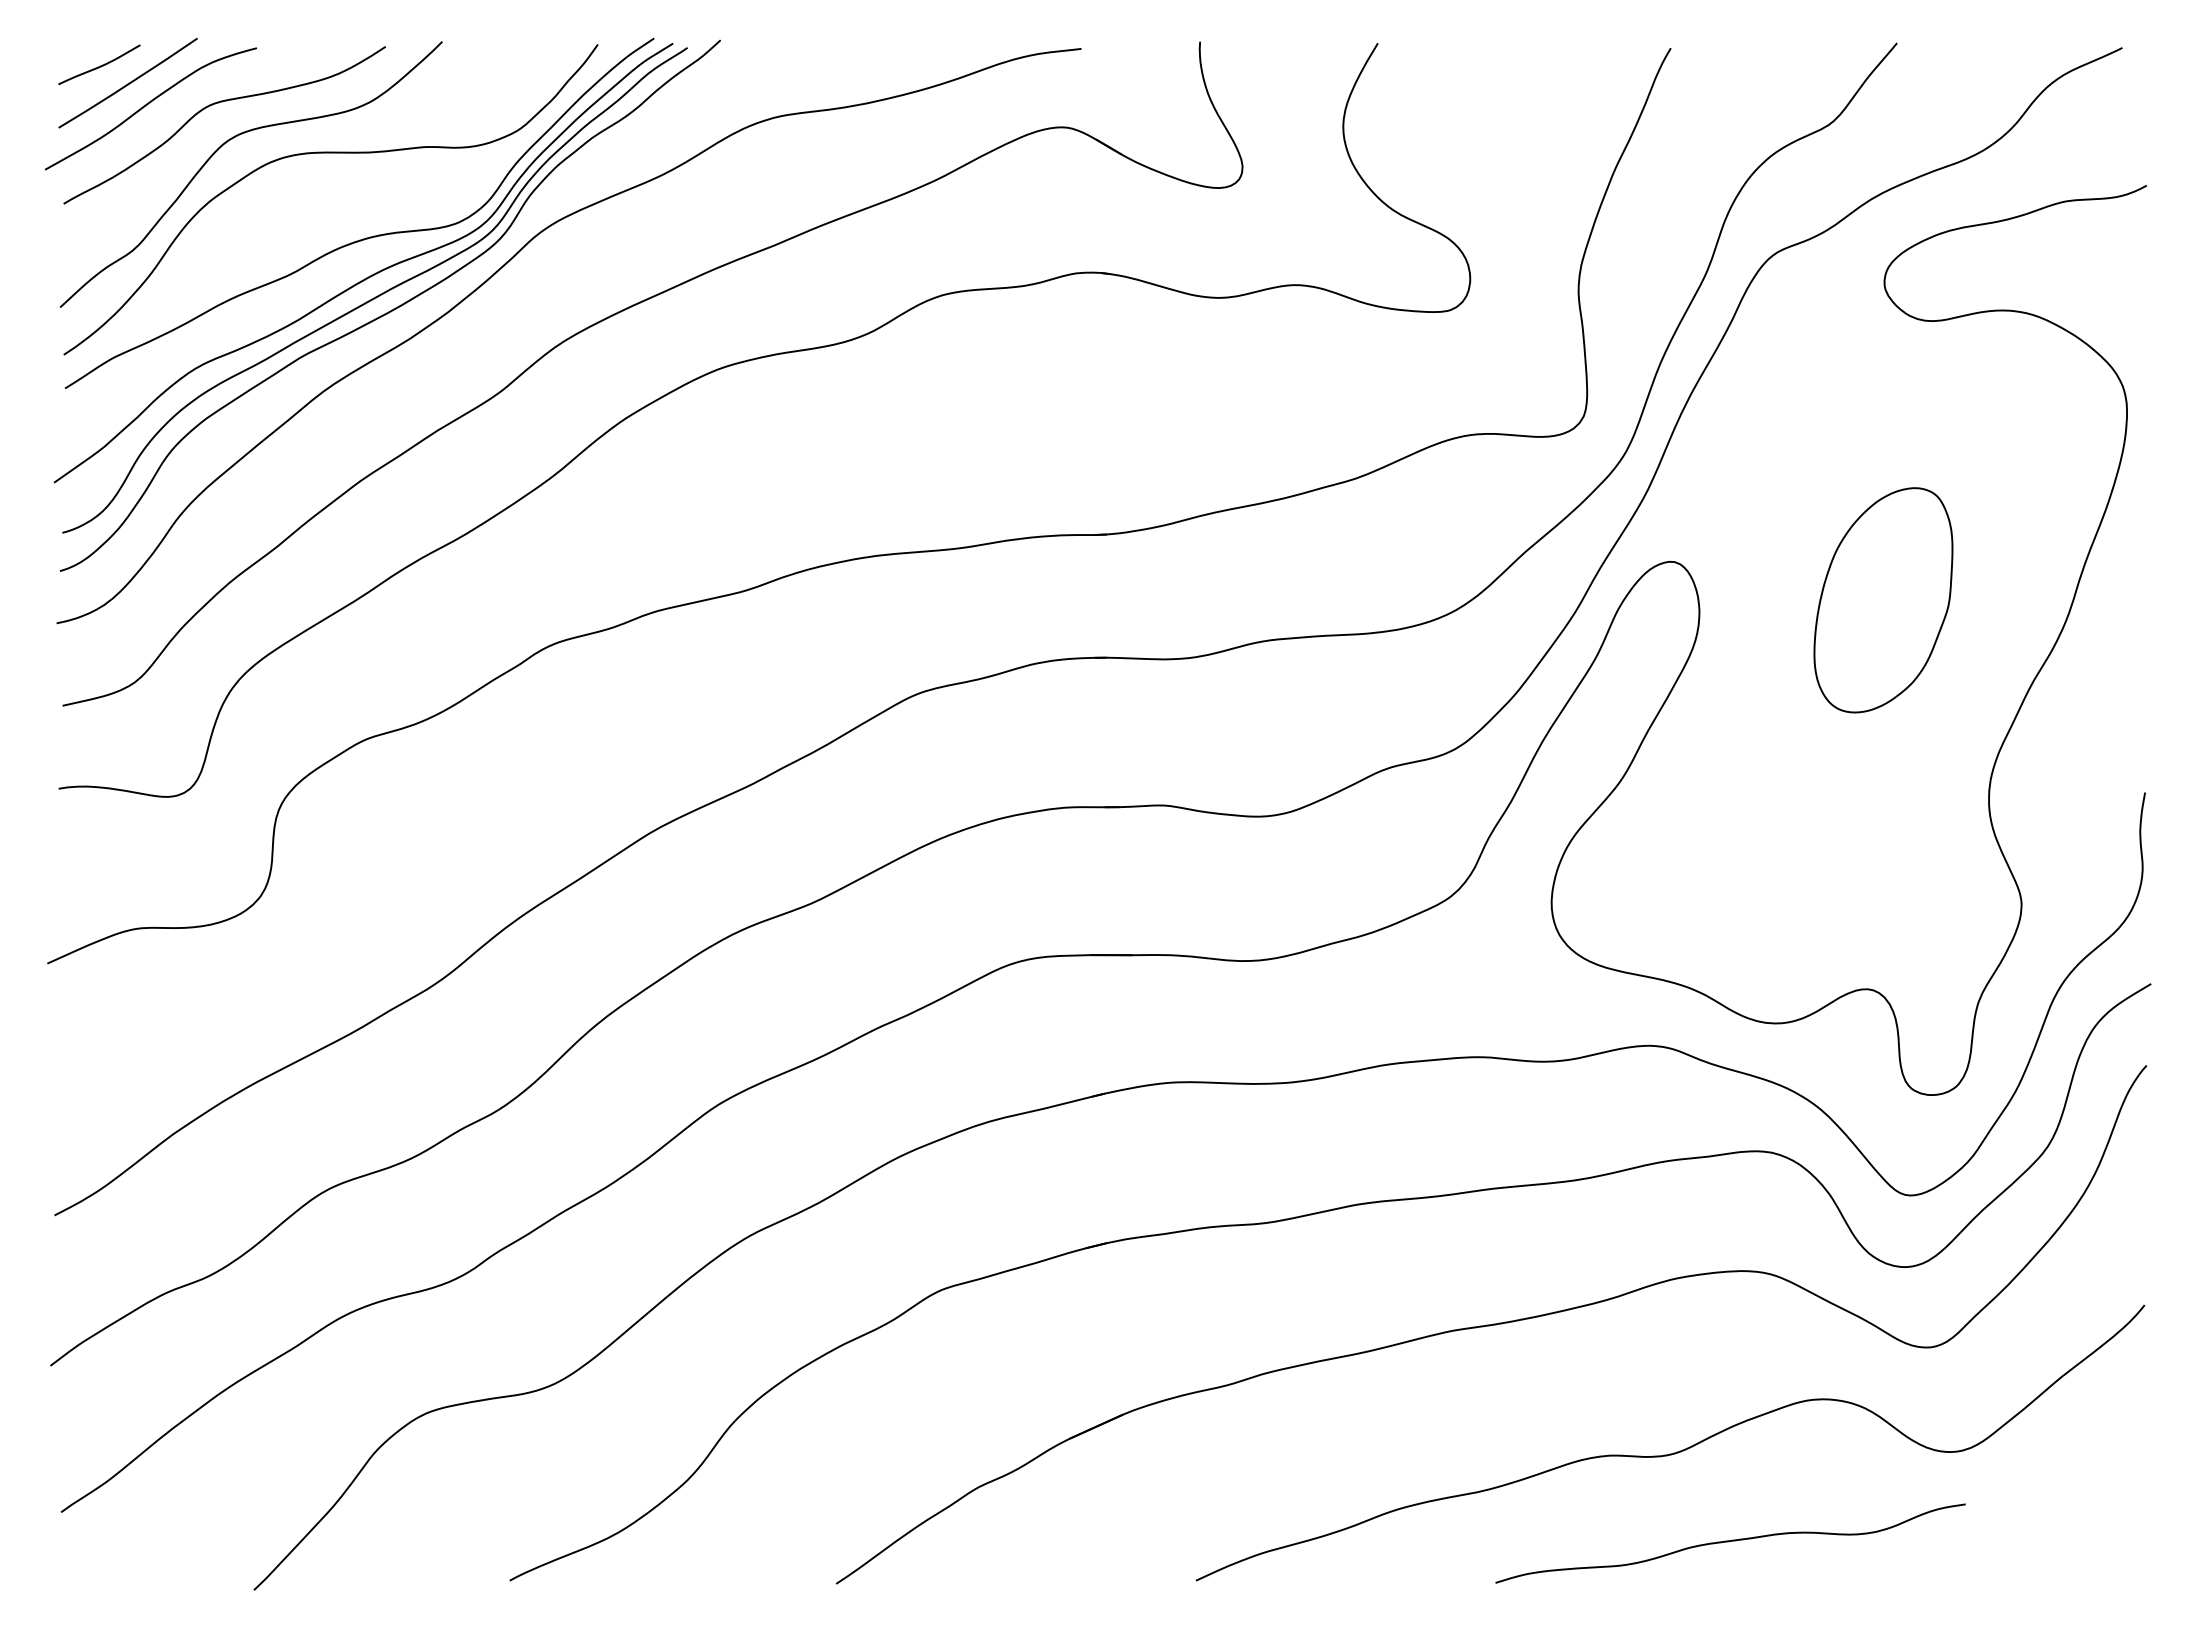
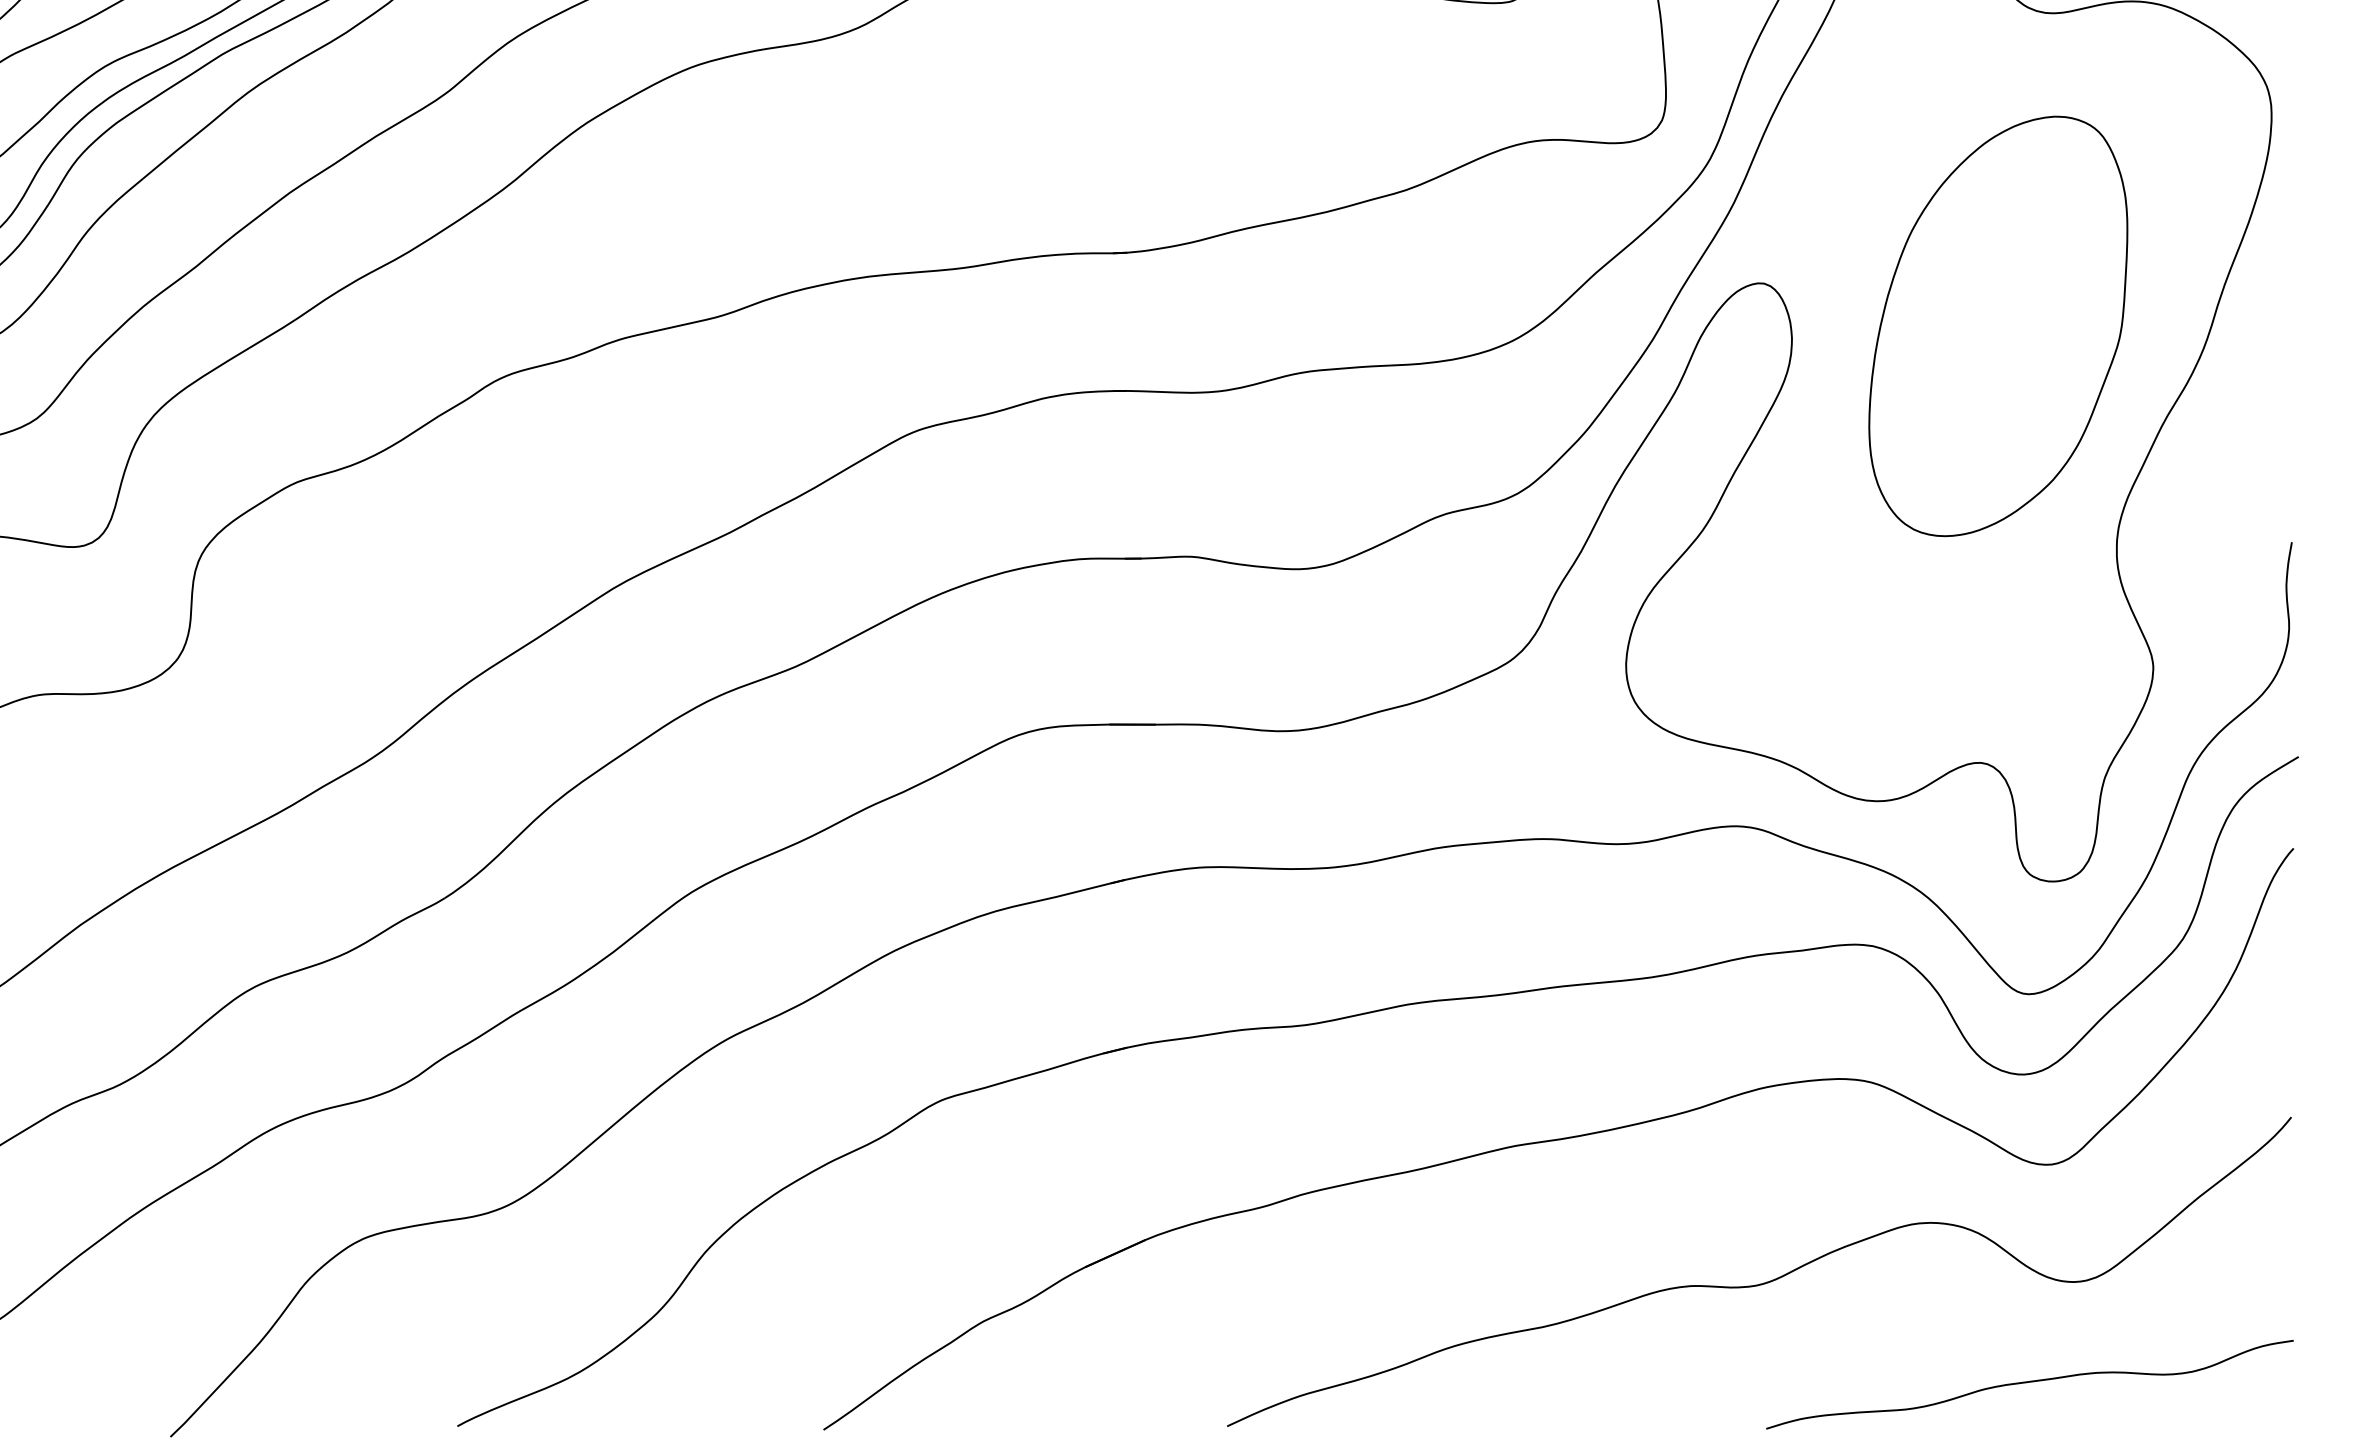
part: (1883, 600) -> (1998, 326), size x1.67
curve: (1730, 1541) -> (2029, 1382), moved

